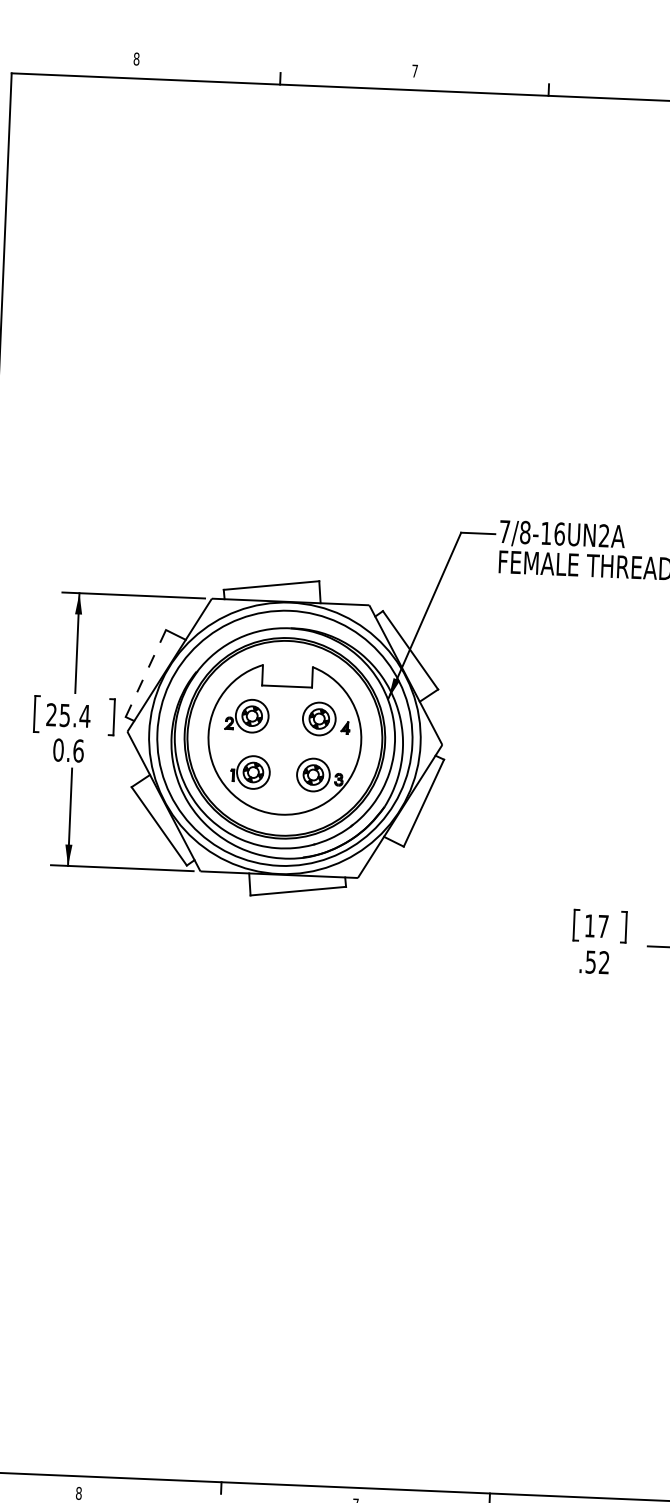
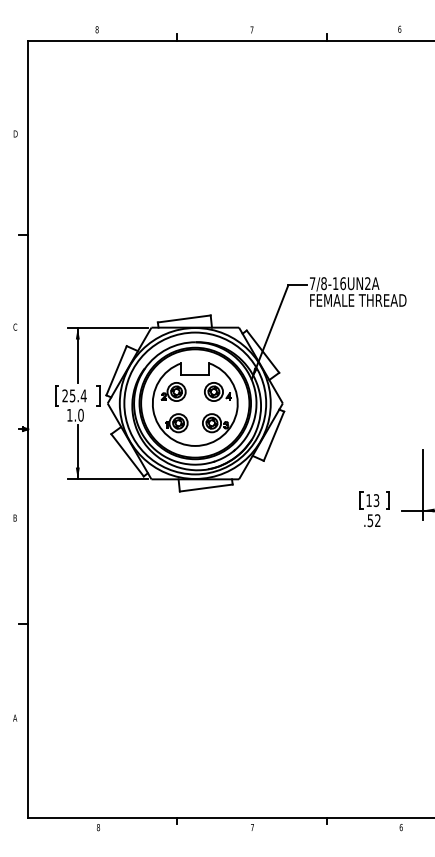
line: (145, 673) -> (116, 370), dashed -> solid
text: (68, 749) -> (75, 414), 0.6 -> 1.0
text: (603, 926) -> (376, 500), 17 -> 13

